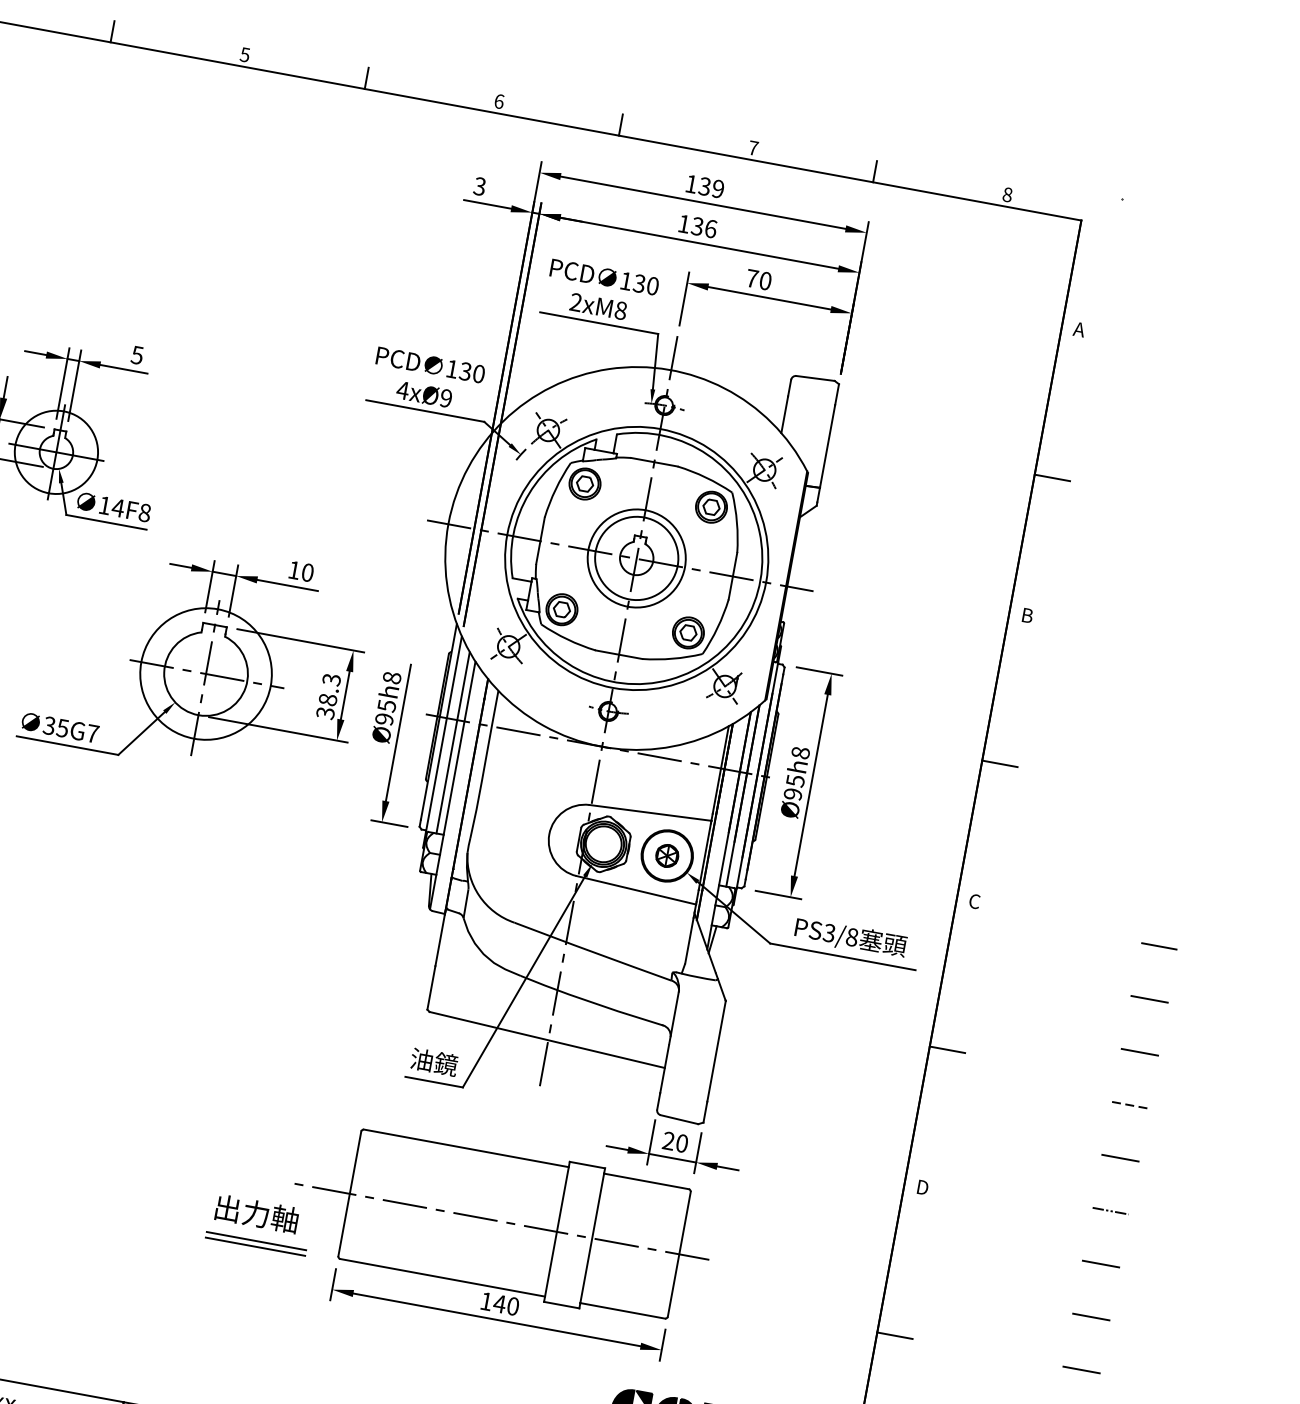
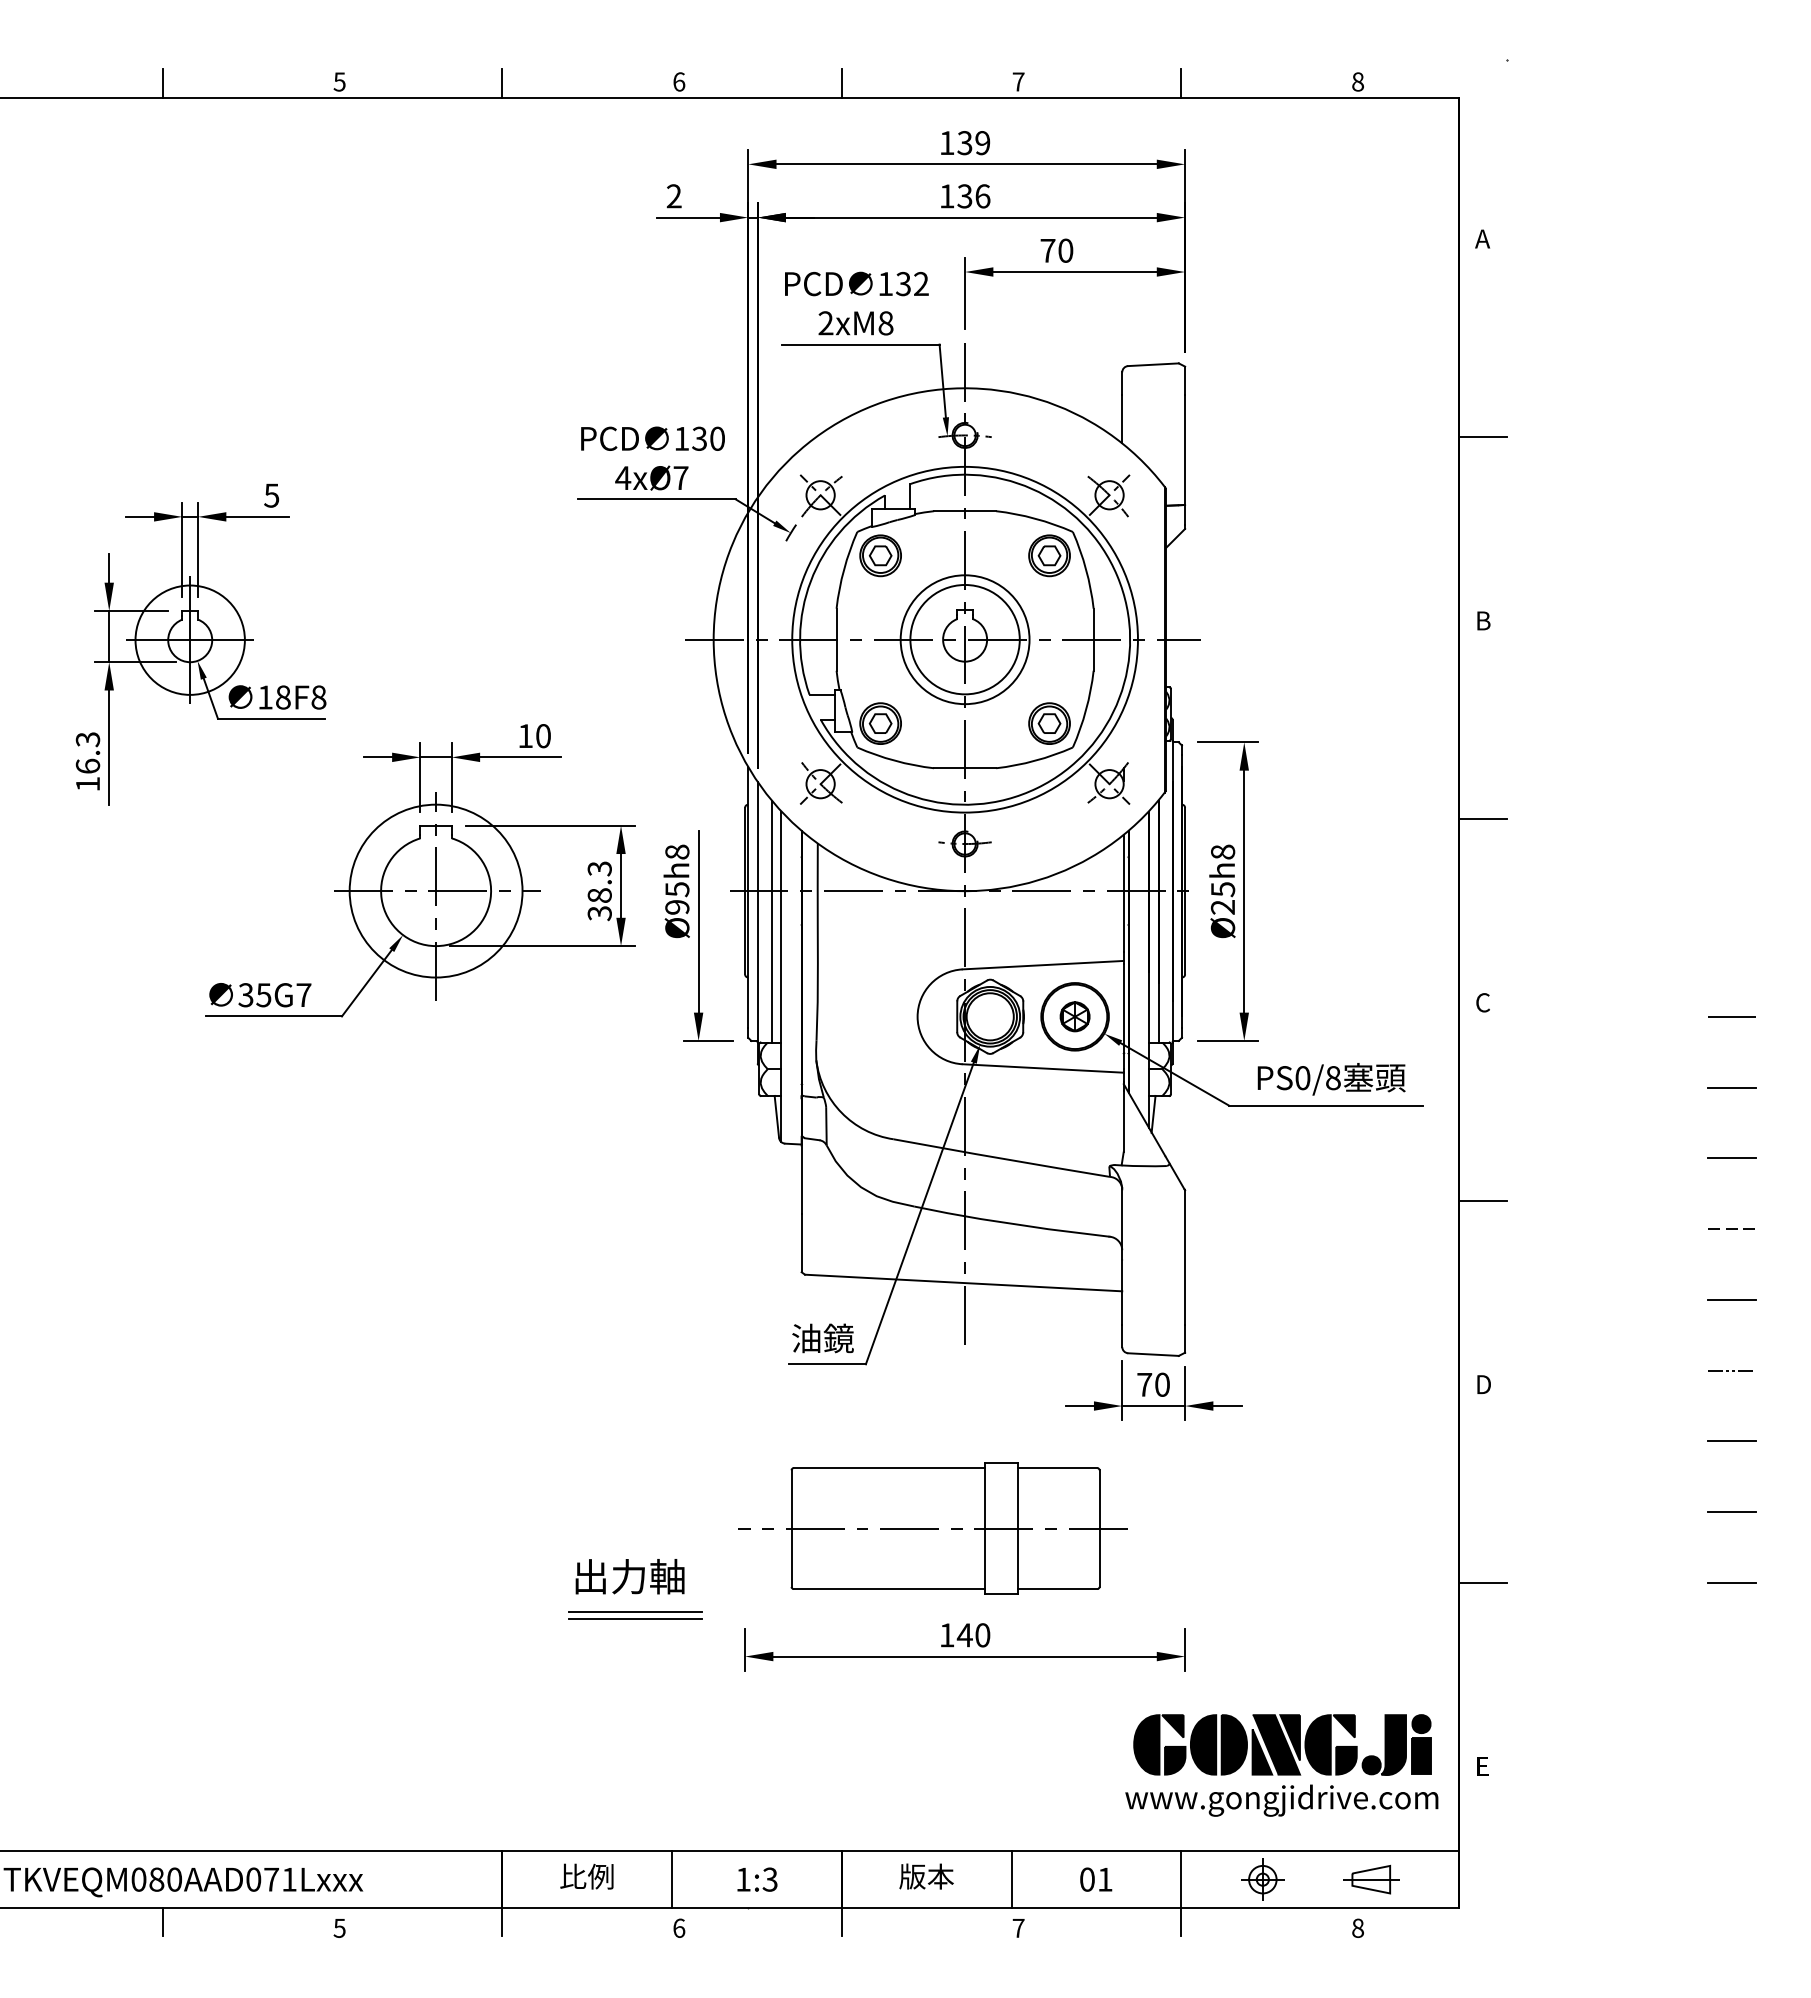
text: (479, 186) -> (673, 196), 3 -> 2
text: (652, 286) -> (921, 284), 130 -> 132
text: (445, 398) -> (680, 478), 4xØ9 -> 4xØ7
text: (118, 508) -> (283, 697), 14F8 -> 18F8
text: (793, 794) -> (1223, 907), Ø95h8 -> Ø25h8
text: (829, 933) -> (1302, 1078), PS3/8 -> PS0/8
text: (668, 1140) -> (1144, 1384), 20 -> 70
part: (465, 1214) -> (899, 1528), size x0.7

